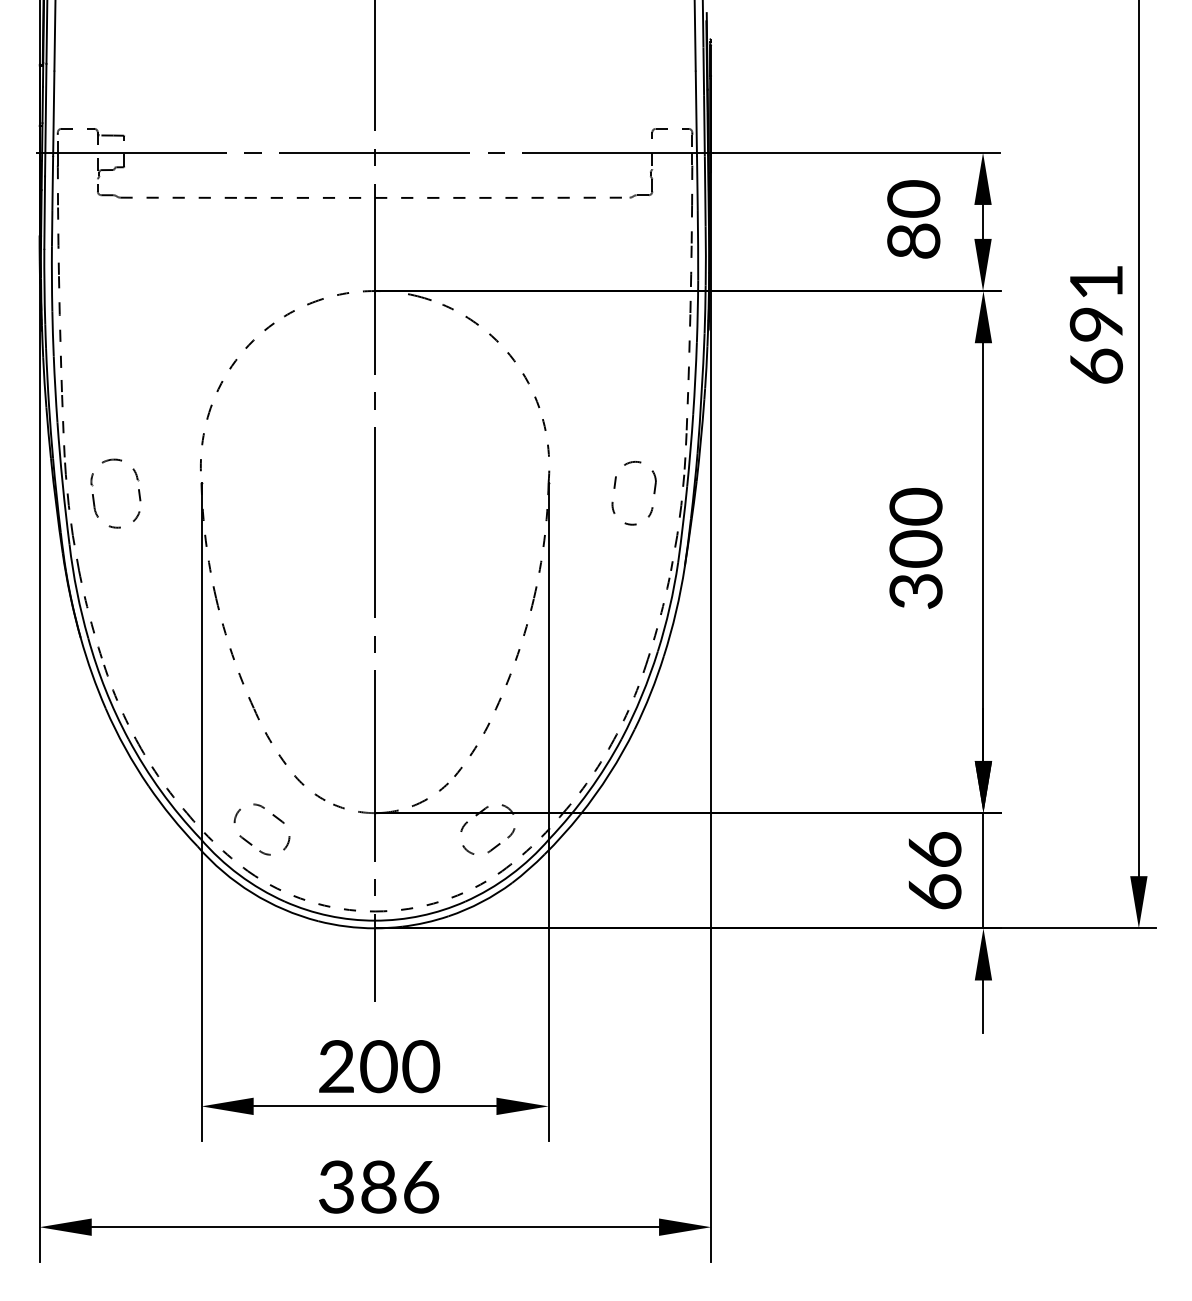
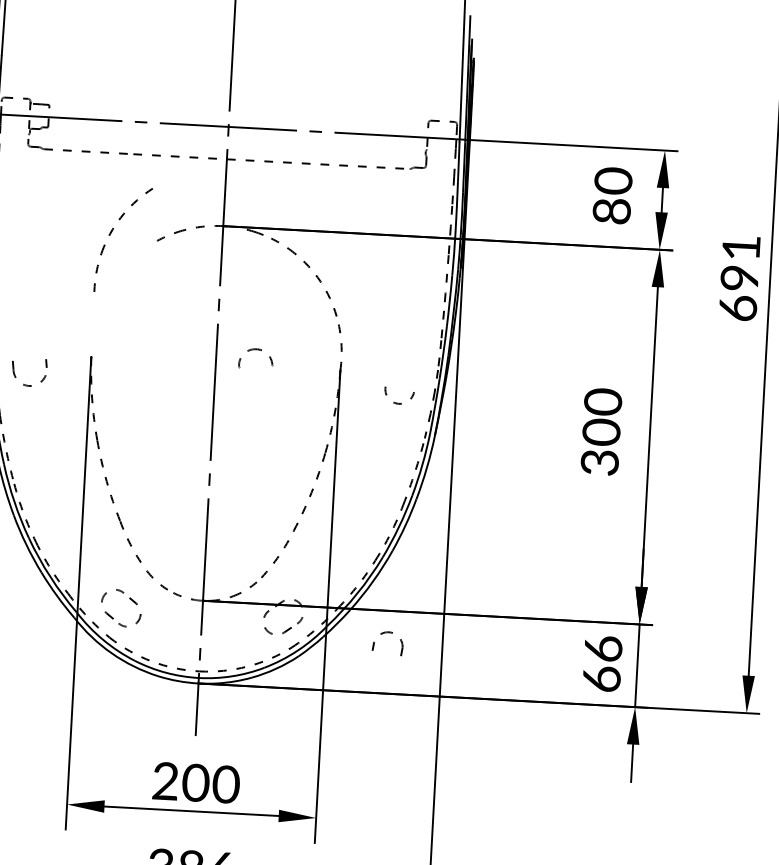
part: (220, 387) -> (111, 232), moved
part: (114, 460) -> (256, 349), moved
part: (631, 463) -> (385, 633), moved

